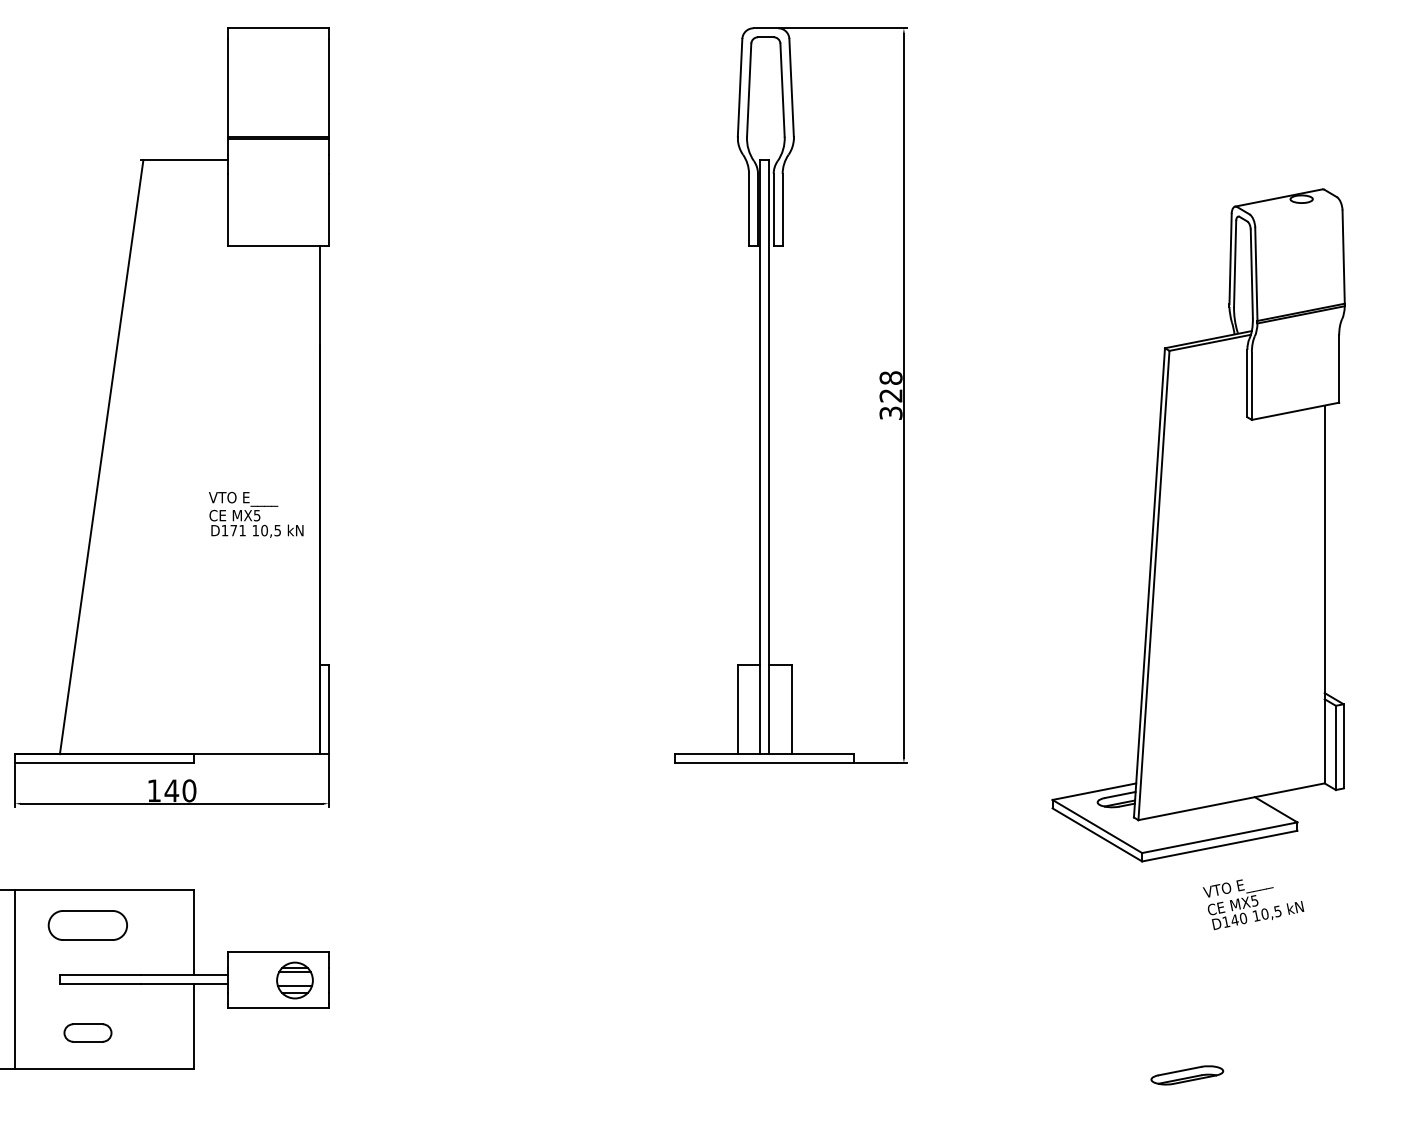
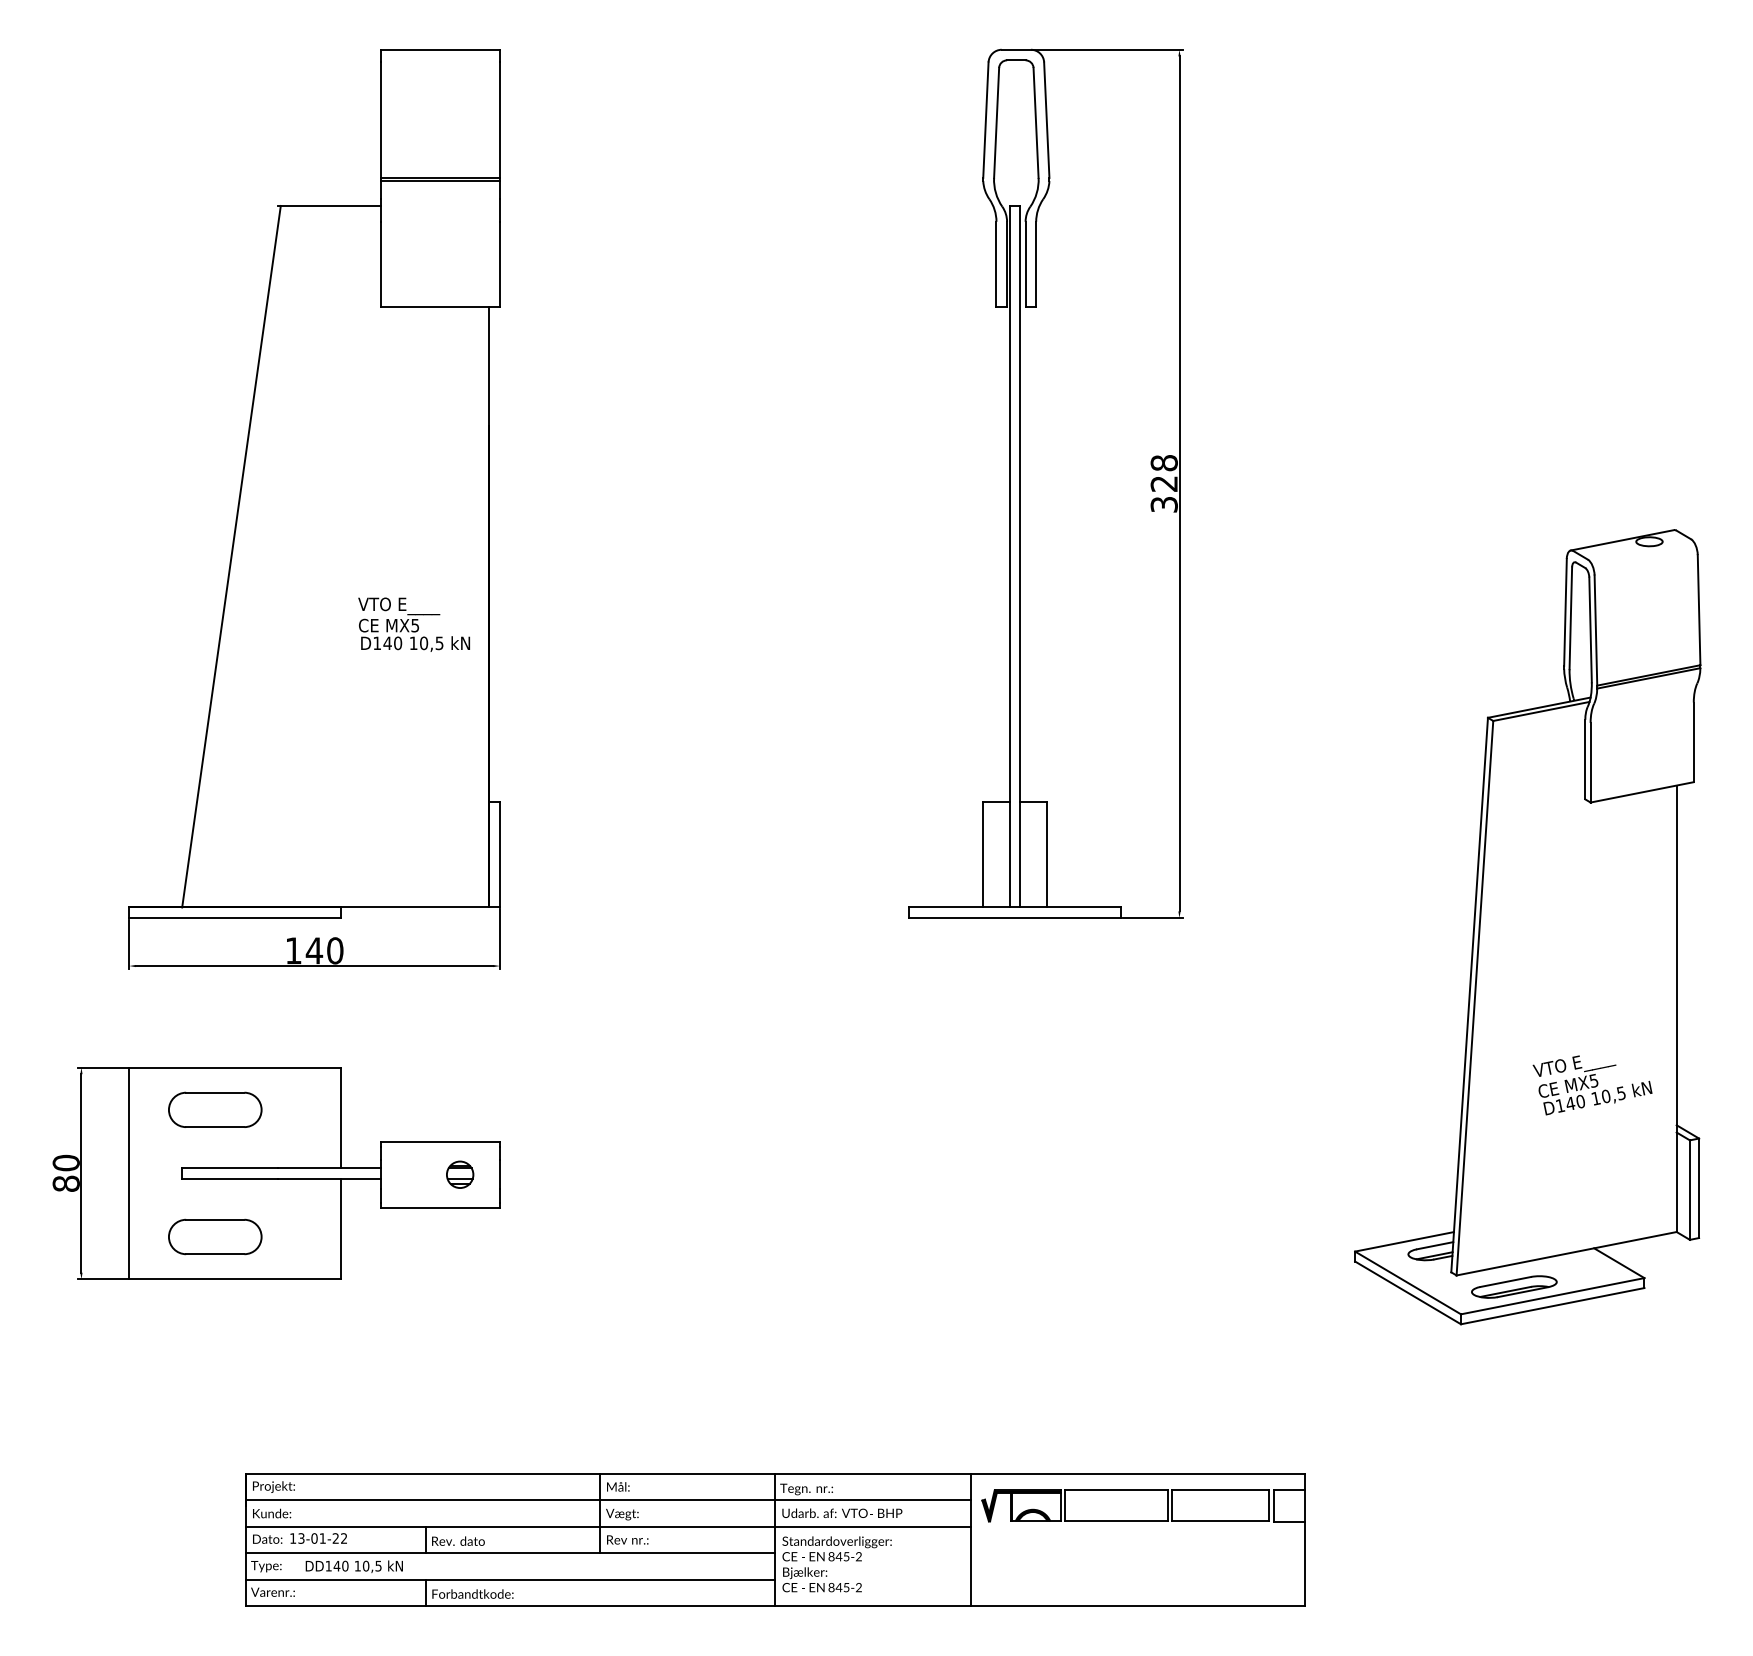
part: (1198, 525) -> (1527, 927), moved
text: (237, 530) -> (392, 643), D171 -> D140
part: (295, 980) -> (460, 1174), size x0.62
part: (88, 1032) -> (215, 1236), size x1.67

